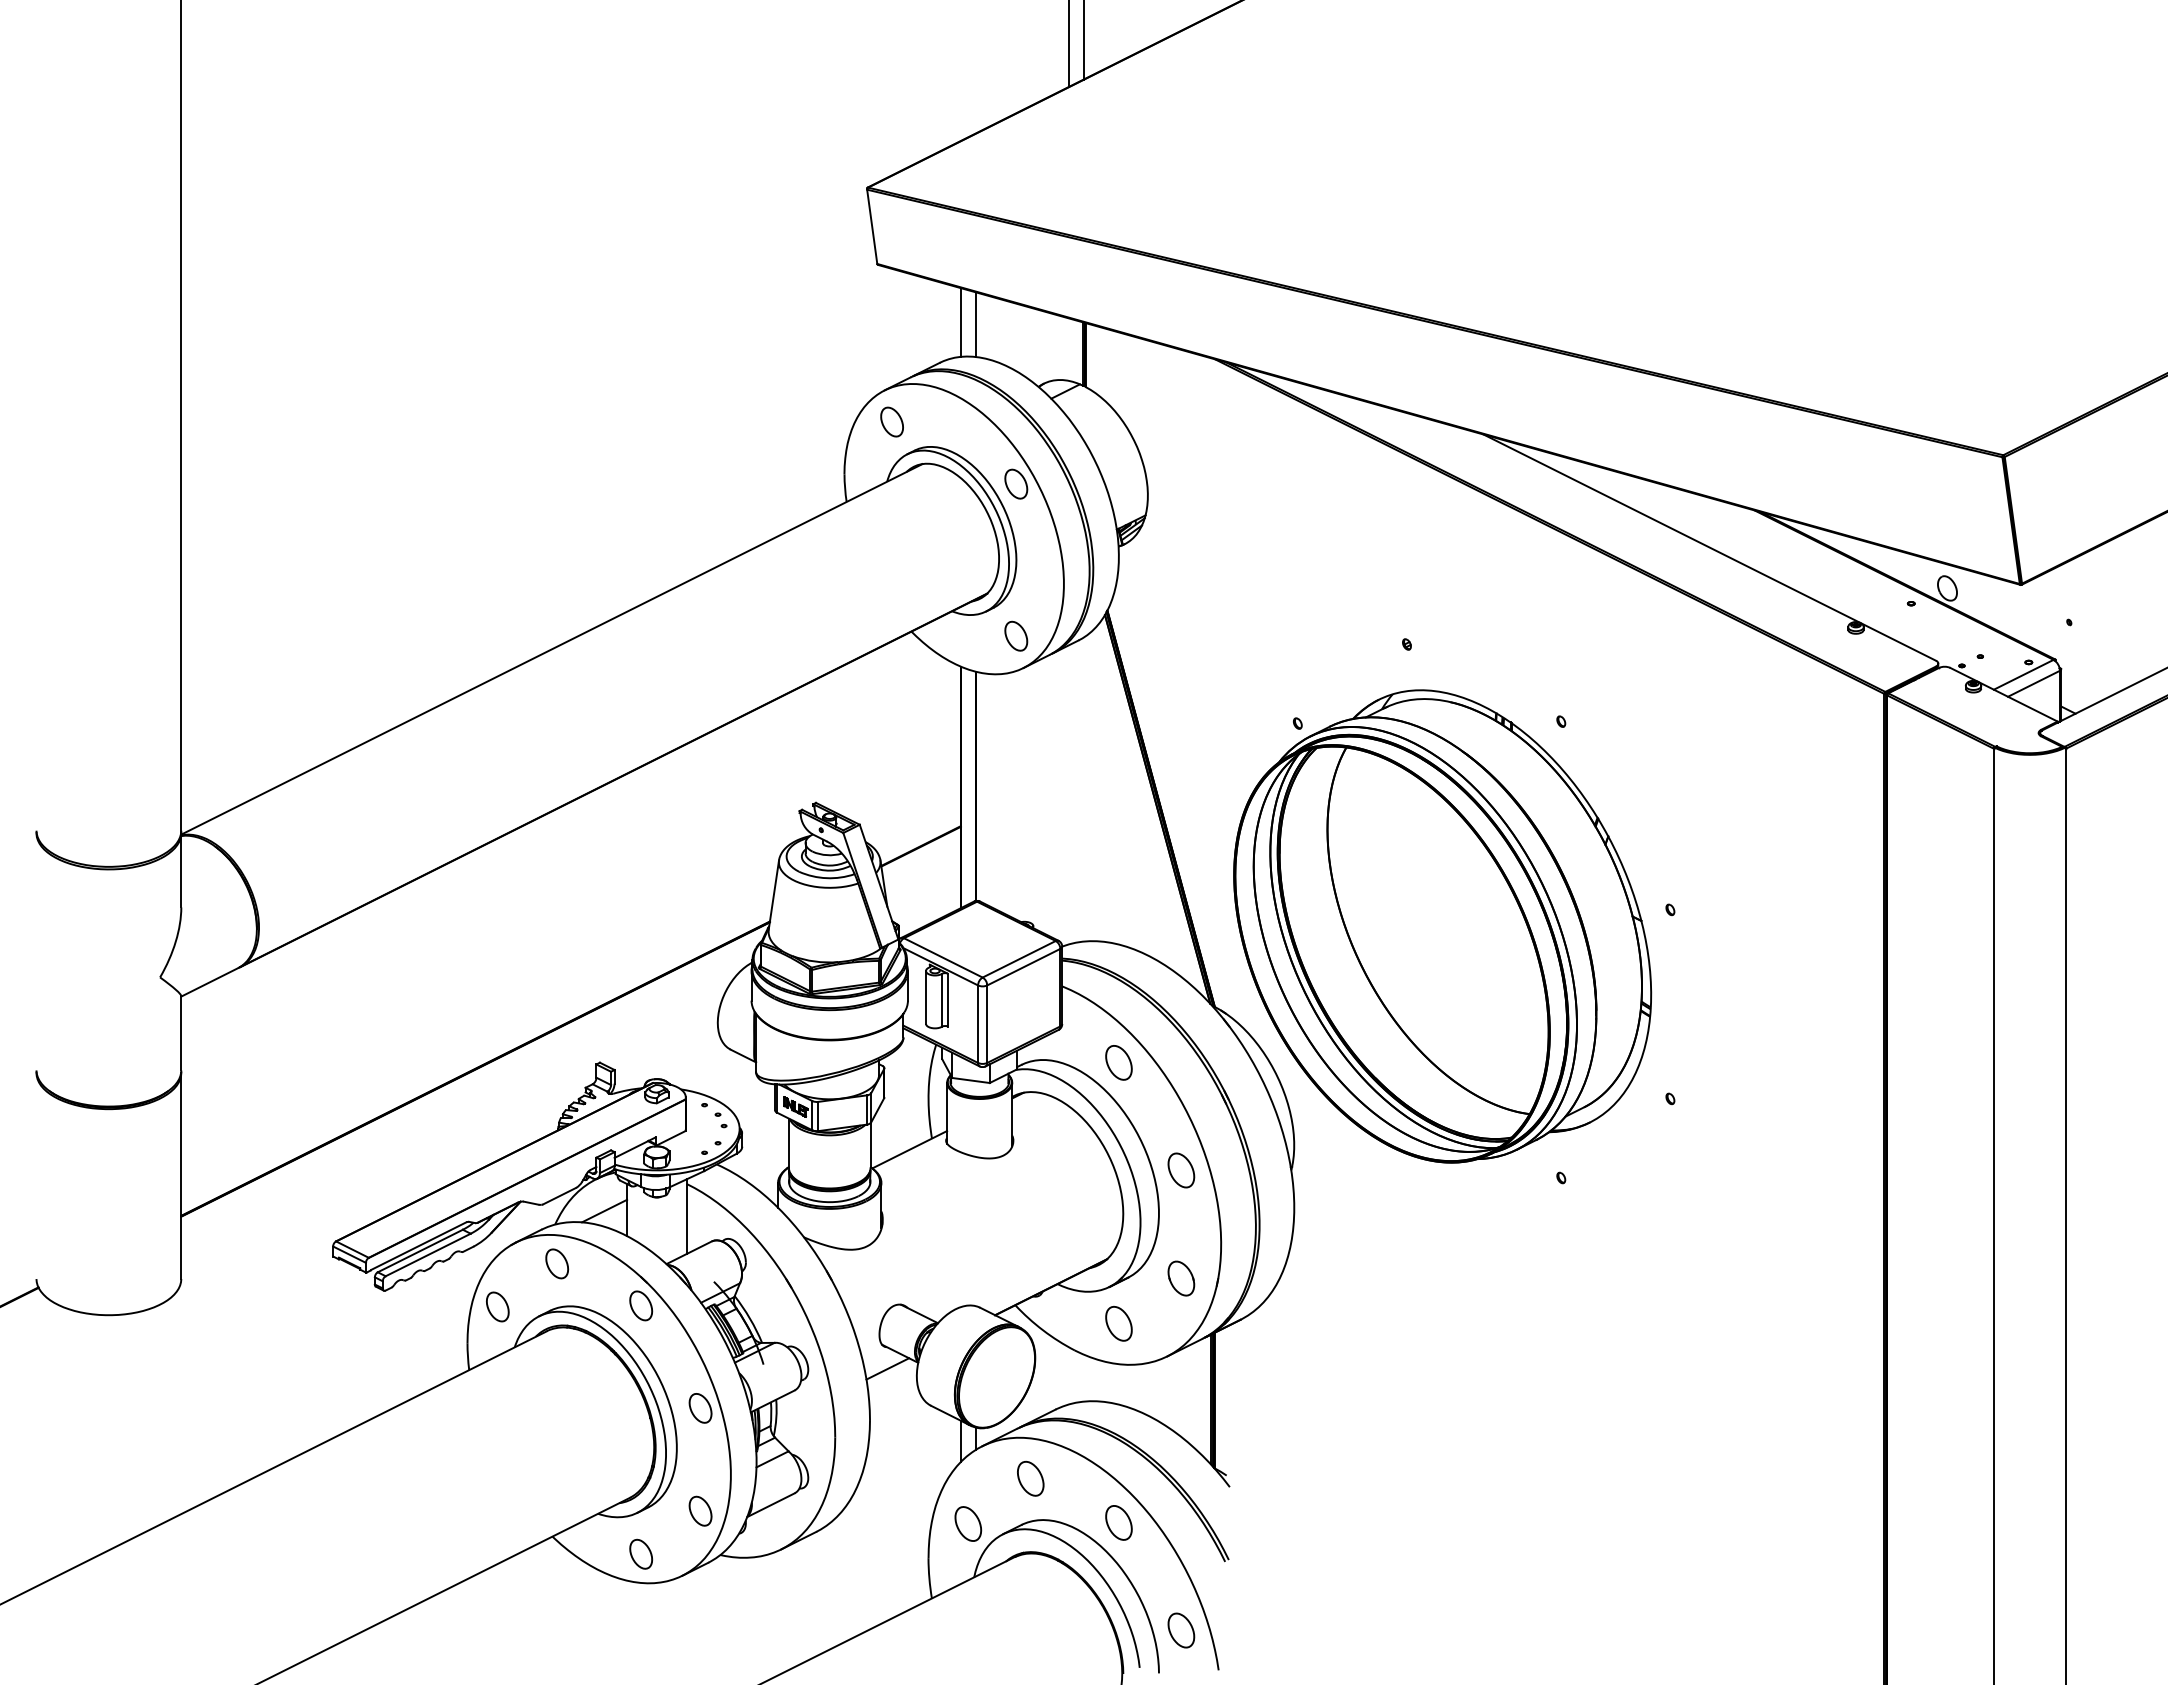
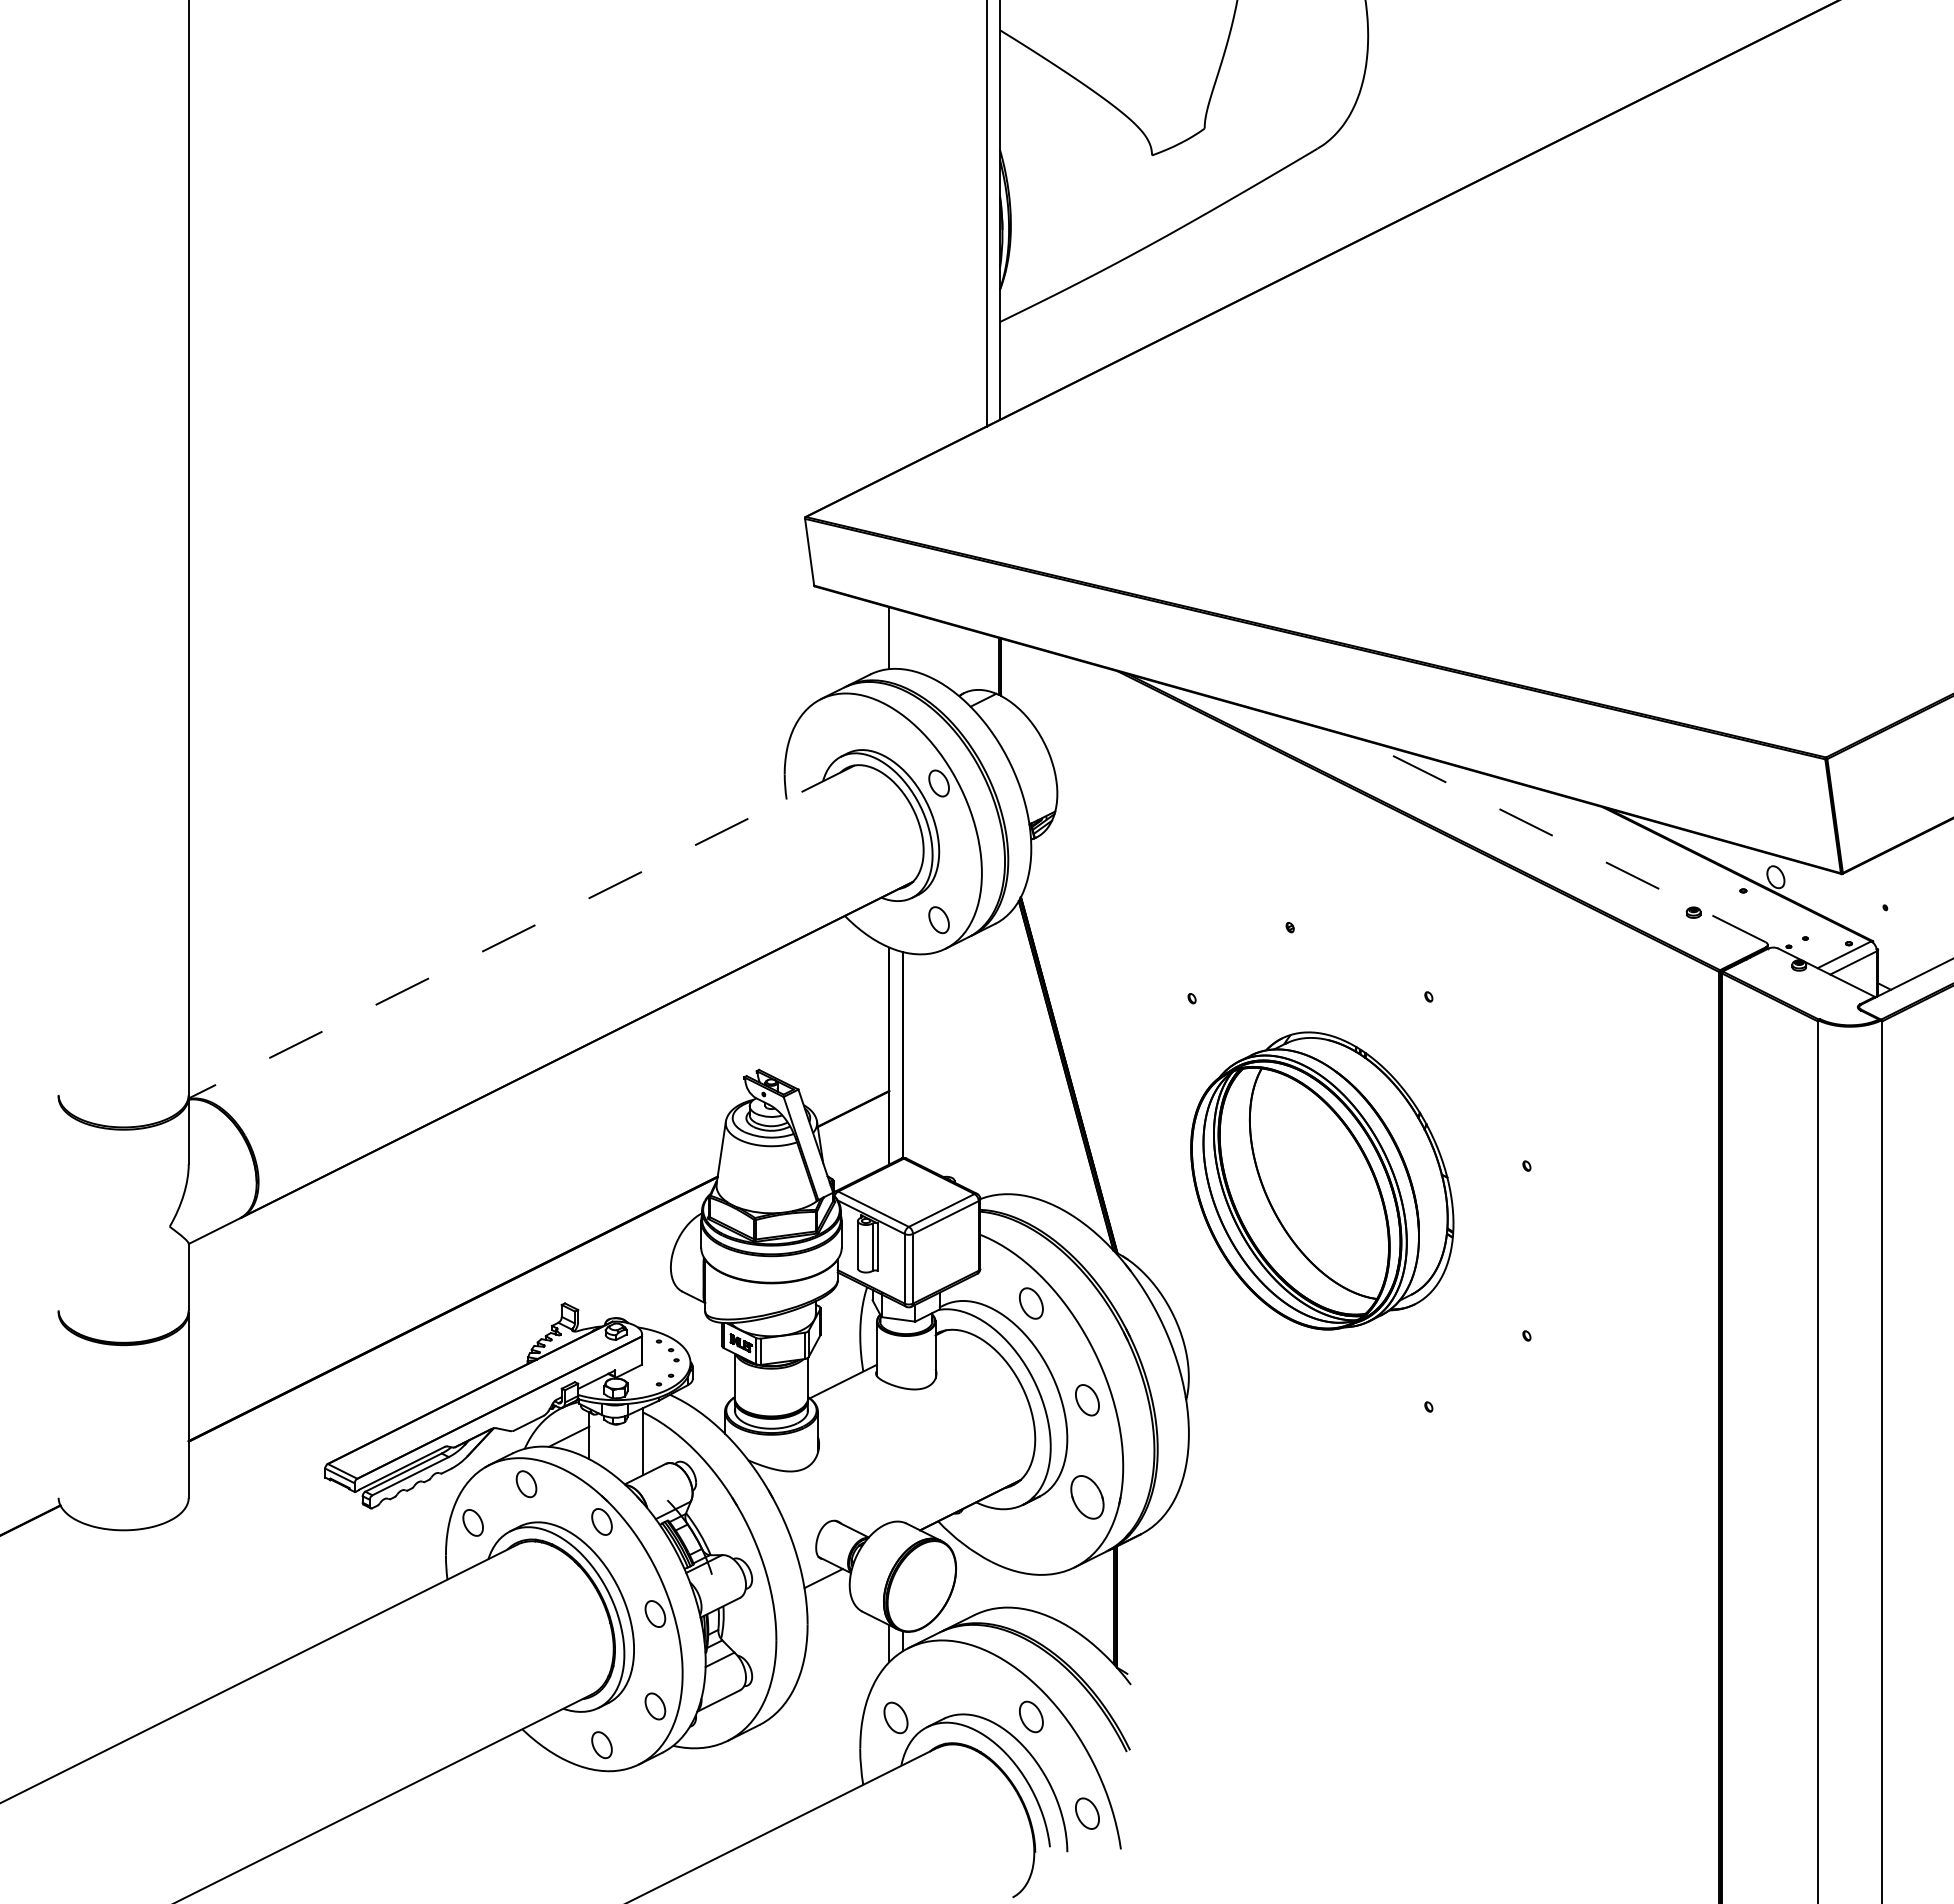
line: (975, 325) -> (902, 640), removed
part: (892, 421) -> (827, 727), removed
line: (1708, 547) -> (1561, 840), solid -> dashed
line: (551, 649) -> (521, 932), solid -> dashed
part: (1442, 925) -> (1322, 1180), size x0.7
part: (1181, 1278) -> (1087, 1497), size x1.4
part: (1119, 1323) -> (1031, 1537), removed
part: (1030, 1478) -> (951, 1677), removed

